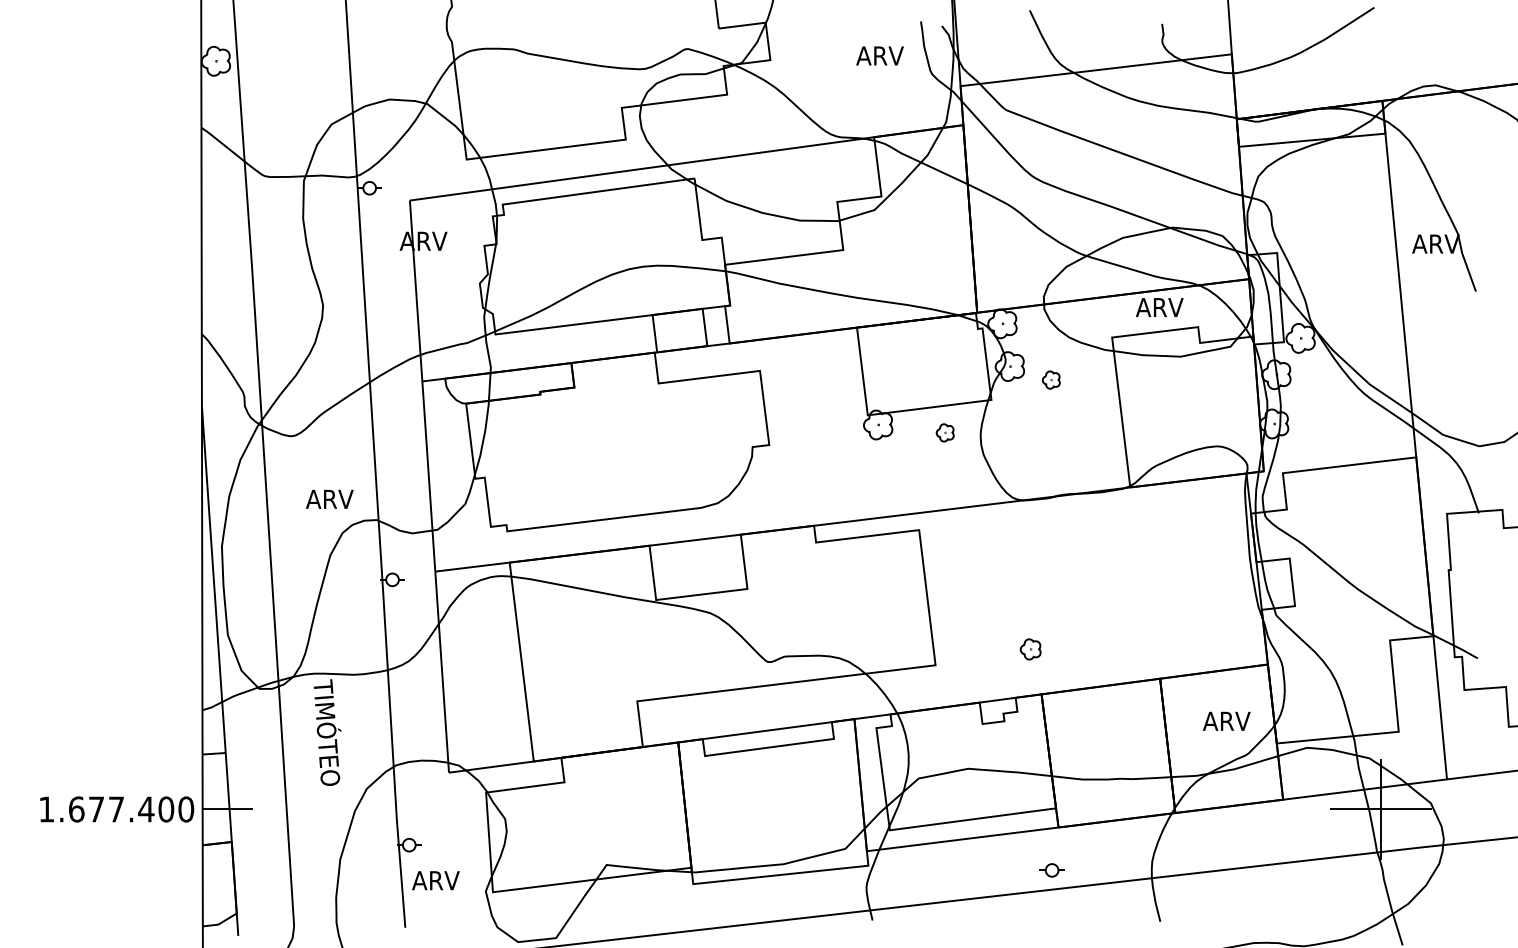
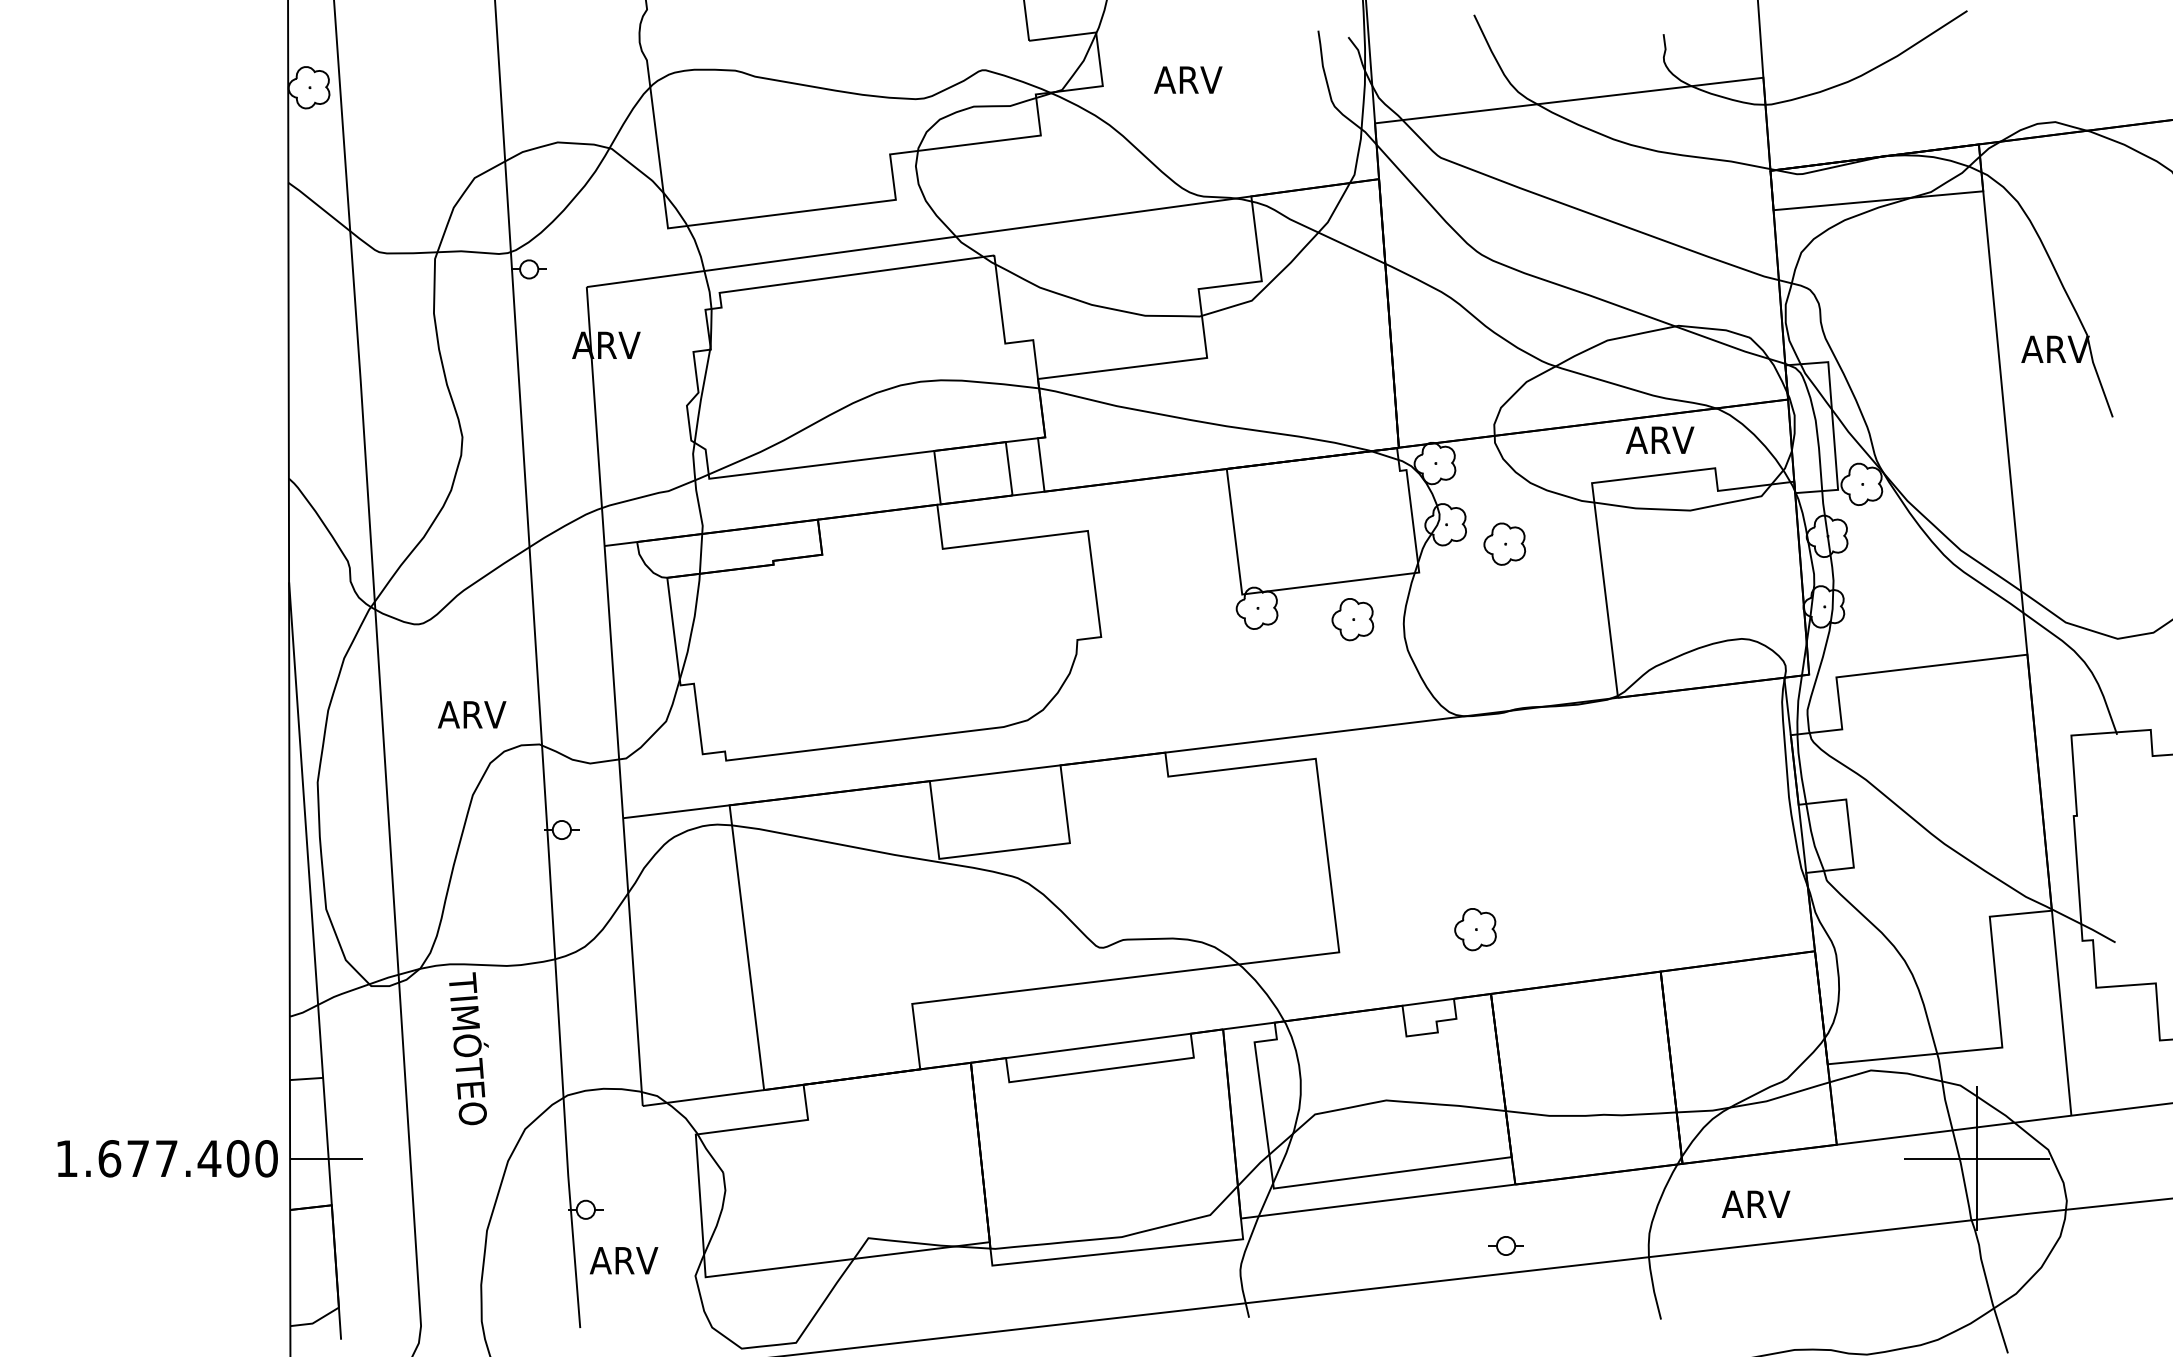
text: (879, 55) -> (1187, 79), moved
part: (1051, 379) -> (1505, 543), size x1.67
part: (945, 432) -> (1353, 619), size x1.67
part: (1030, 649) -> (1475, 929), size x1.43
text: (1226, 720) -> (1755, 1203), moved

